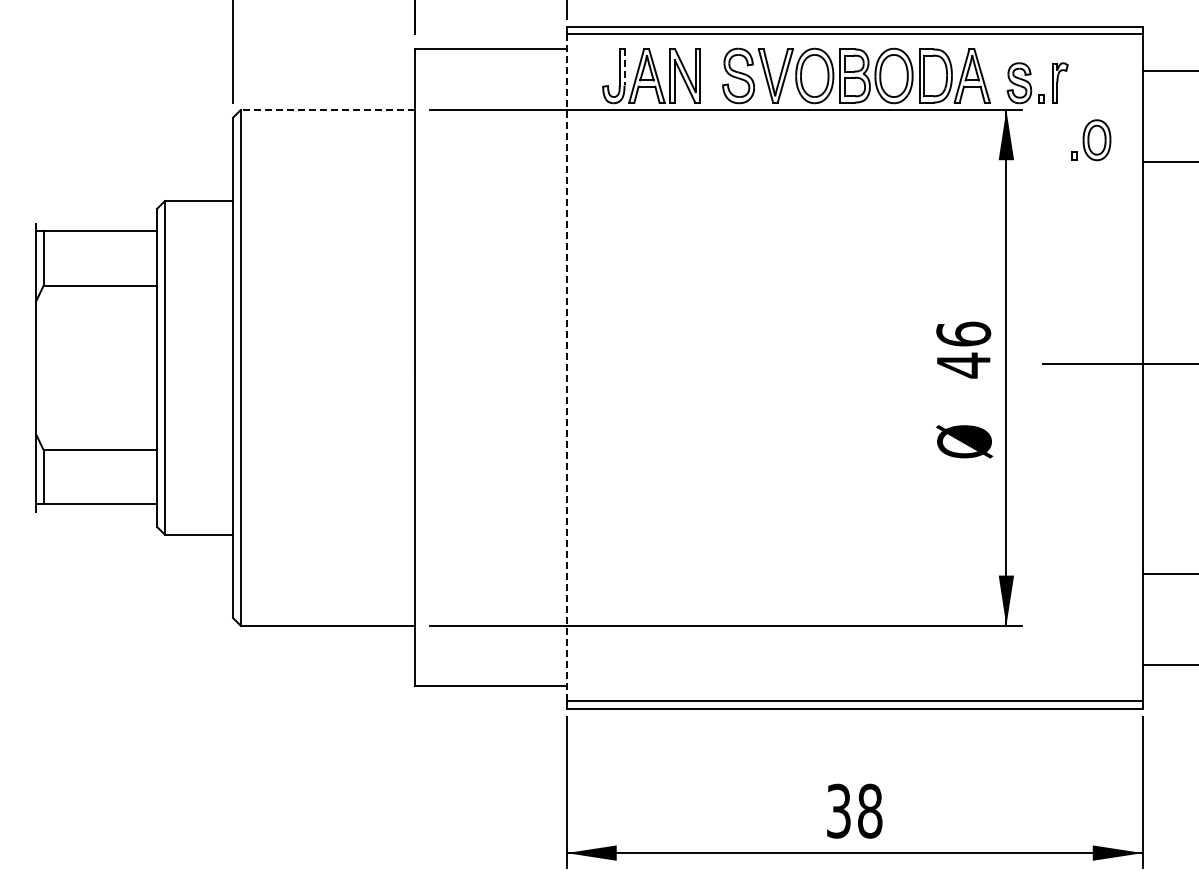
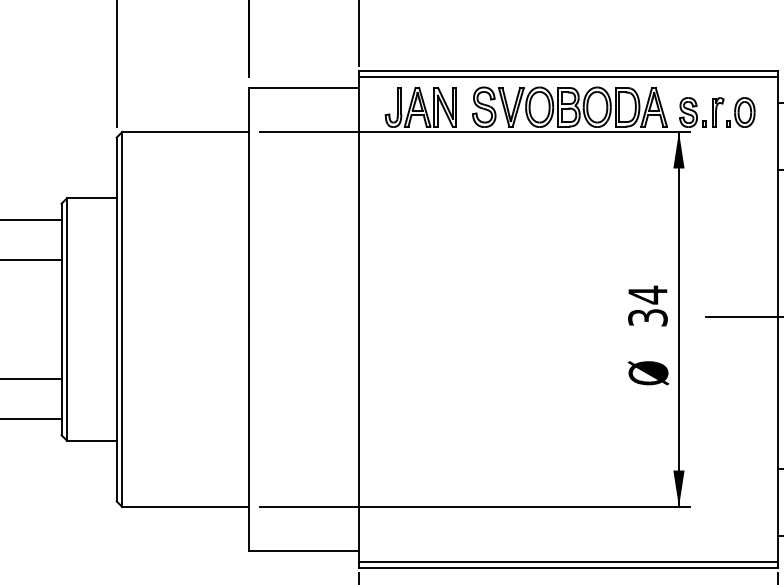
line: (624, 67) -> (401, 101), dashed -> solid
line: (327, 110) -> (185, 132), dashed -> solid
part: (1091, 140) -> (740, 112), moved
text: (963, 349) -> (647, 306), 46 -> 34
line: (566, 367) -> (359, 319), dashed -> solid

